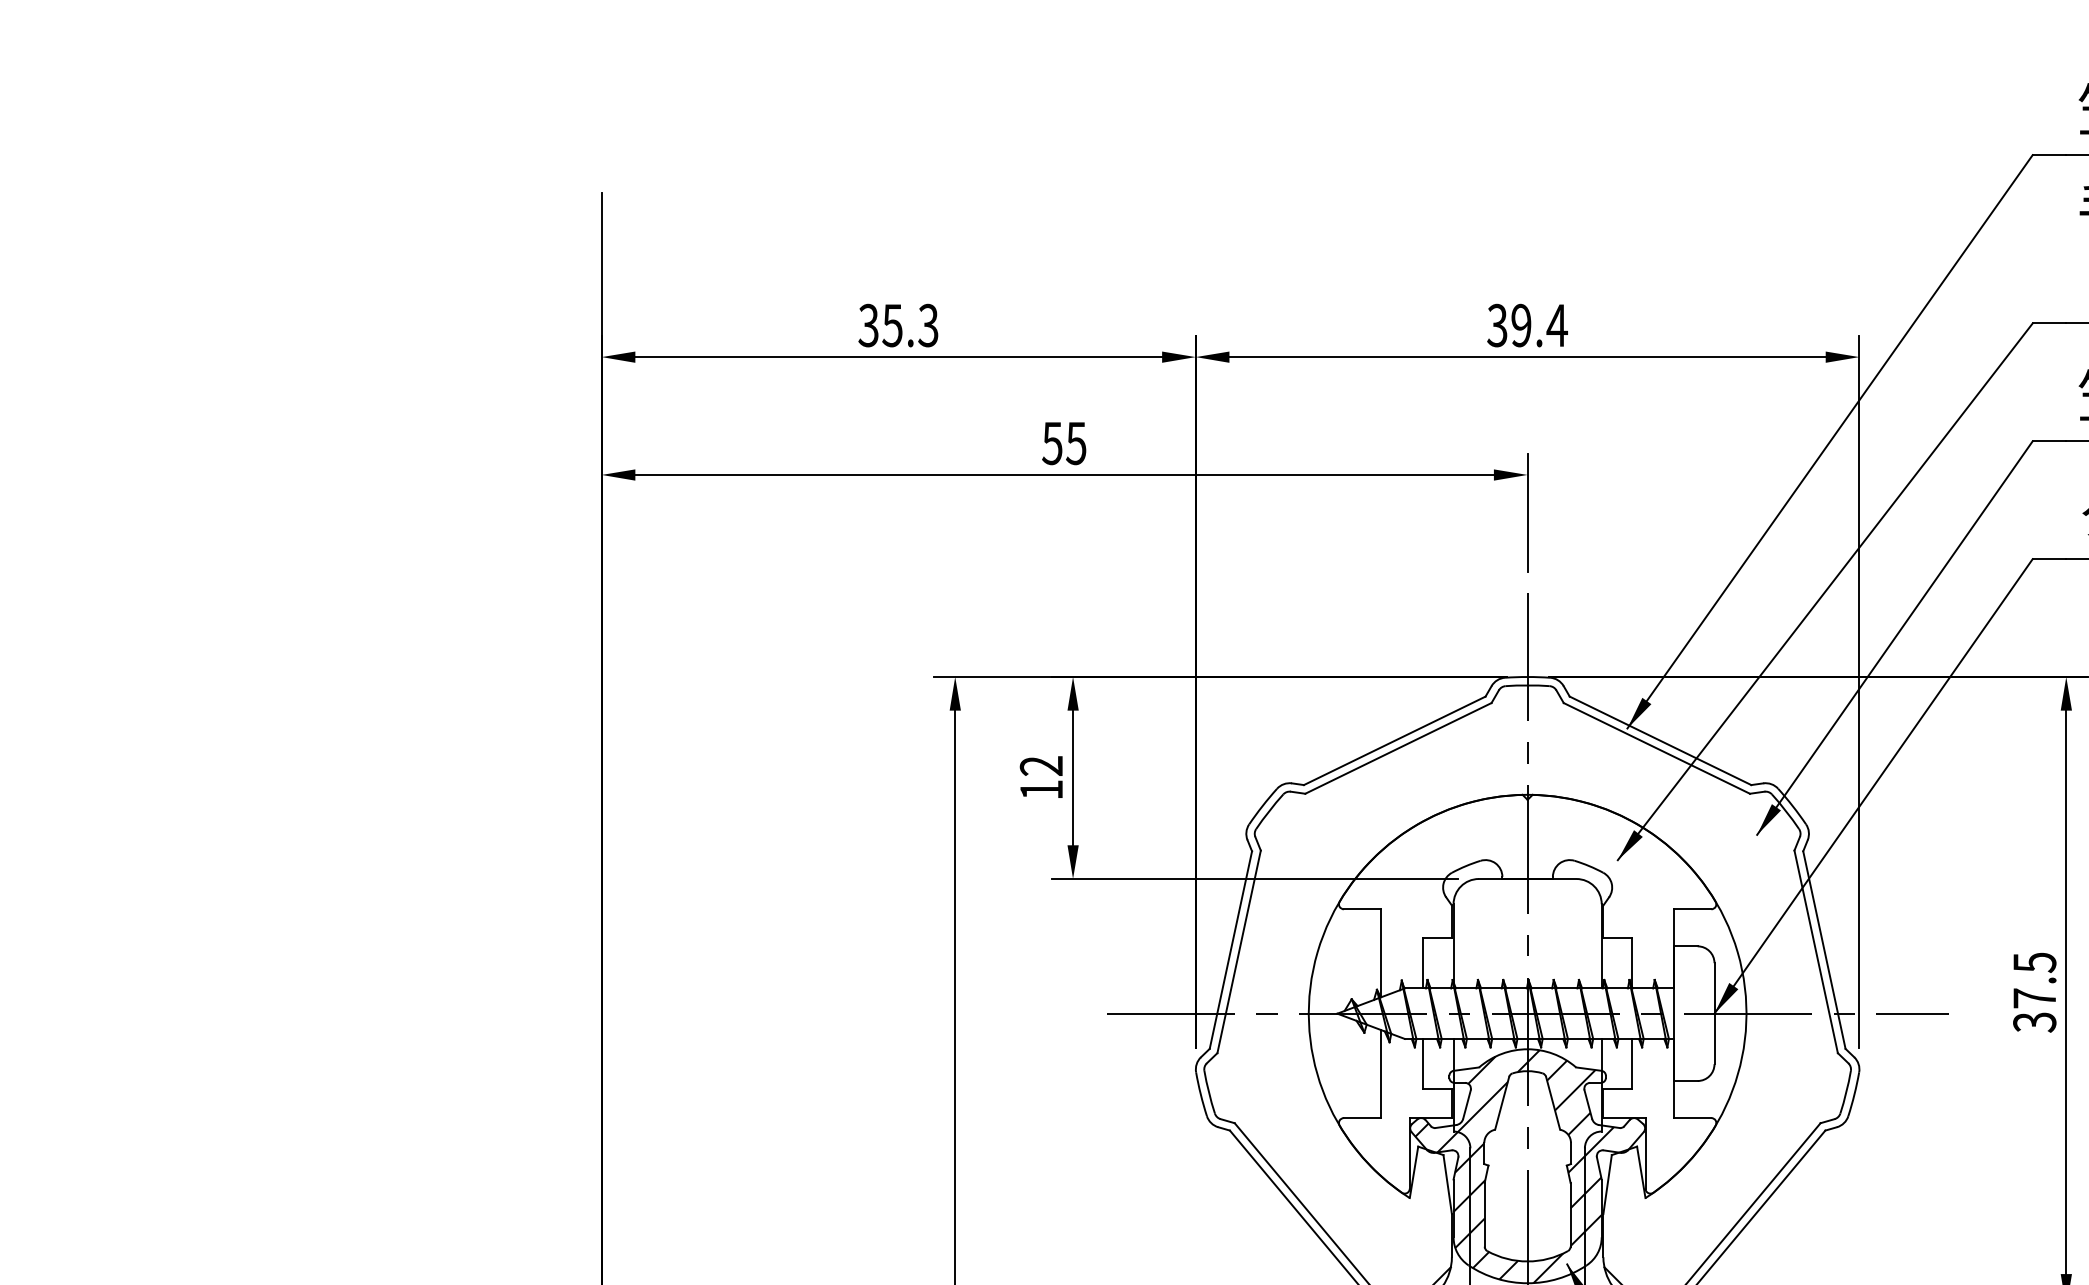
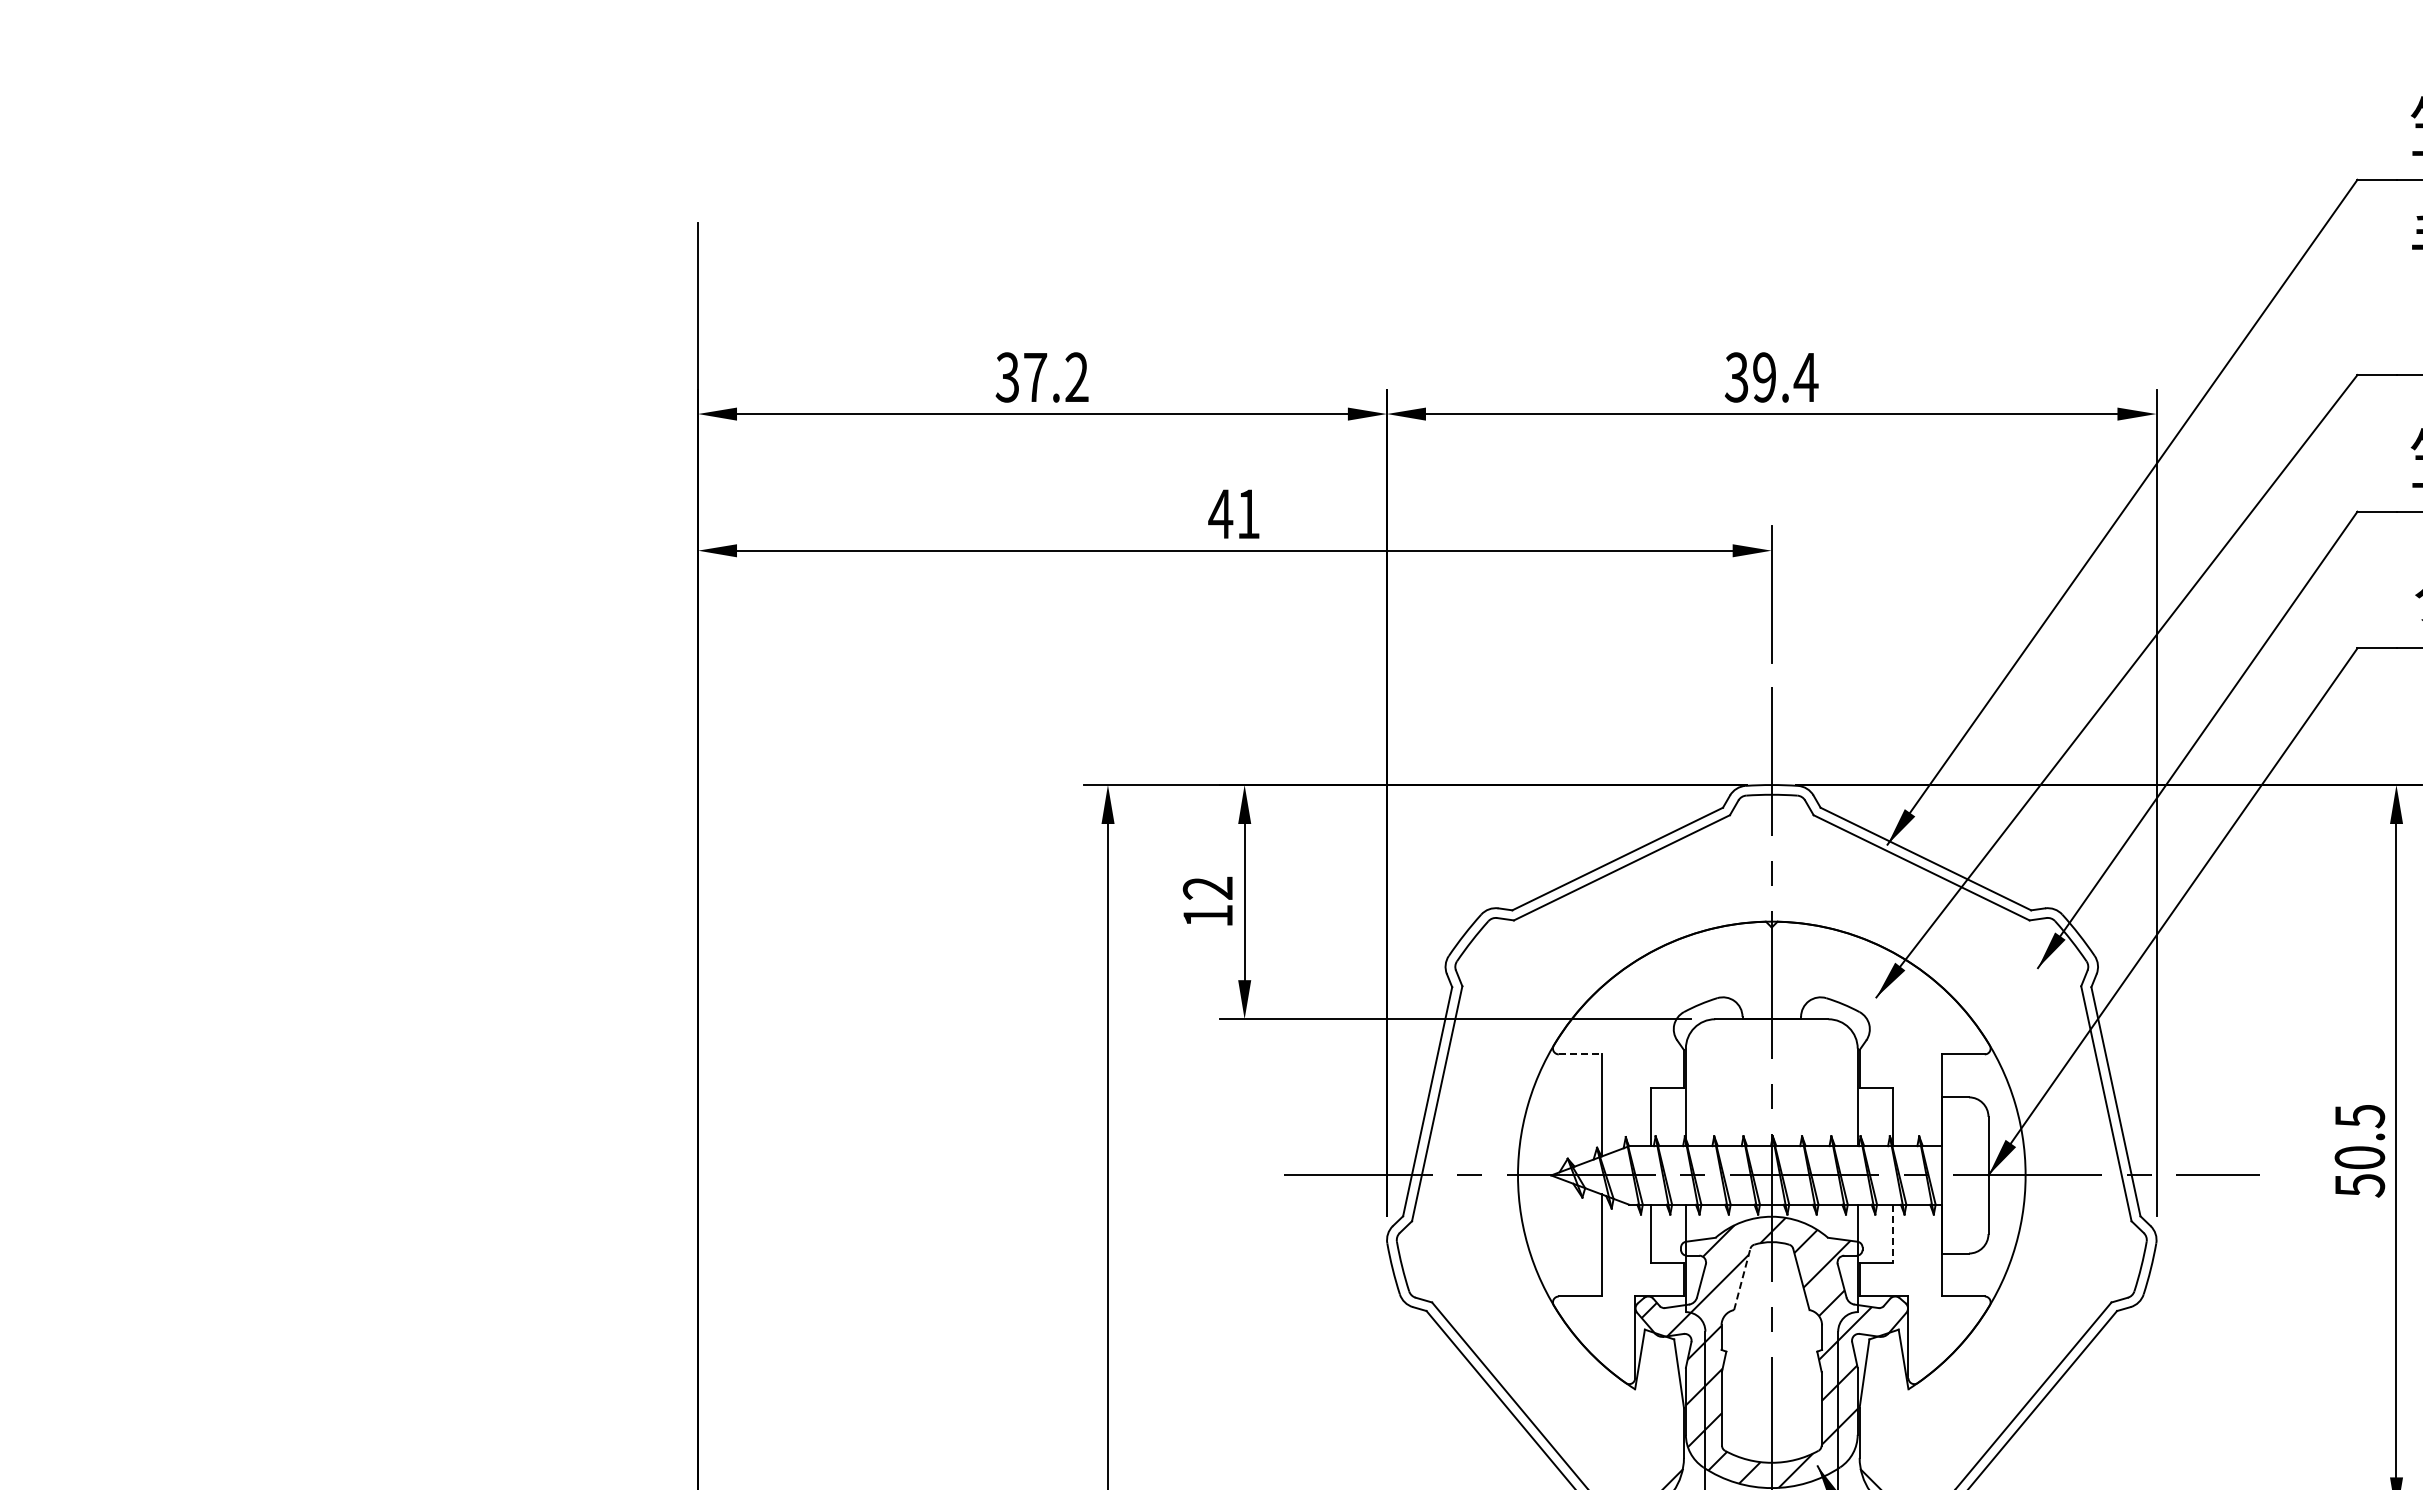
text: (909, 325) -> (1055, 377), 35.3 -> 37.2
text: (1063, 443) -> (1233, 514), 55 -> 41
line: (1362, 909) -> (1580, 1054), solid -> dashed
text: (2034, 1010) -> (2359, 1171), 37.5 -> 50.5
line: (1631, 1064) -> (1892, 1234), solid -> dashed
line: (1502, 1103) -> (1742, 1279), solid -> dashed

